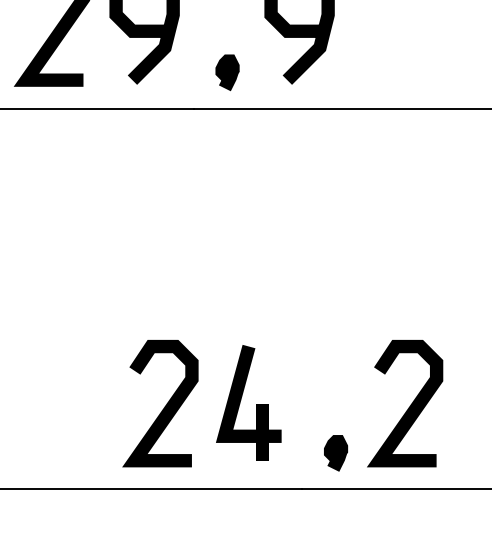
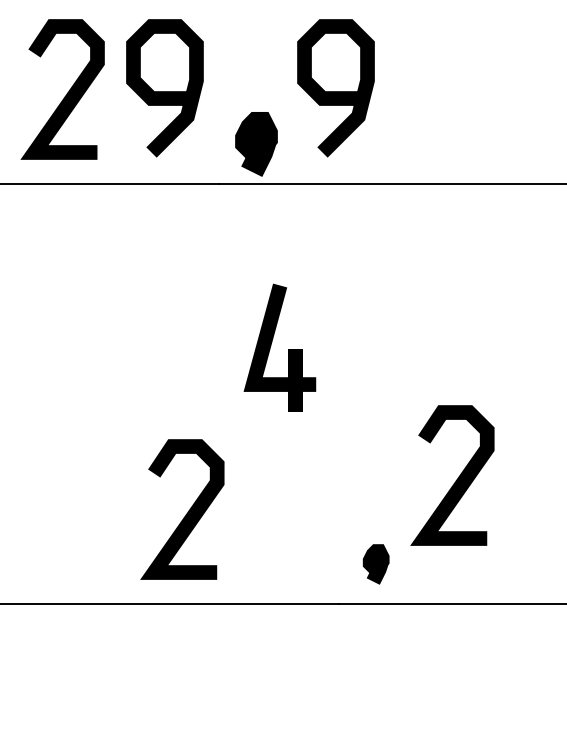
part: (227, 72) -> (256, 144), size x1.6
part: (241, 401) -> (271, 346), moved
curve: (408, 407) -> (456, 479), moved

